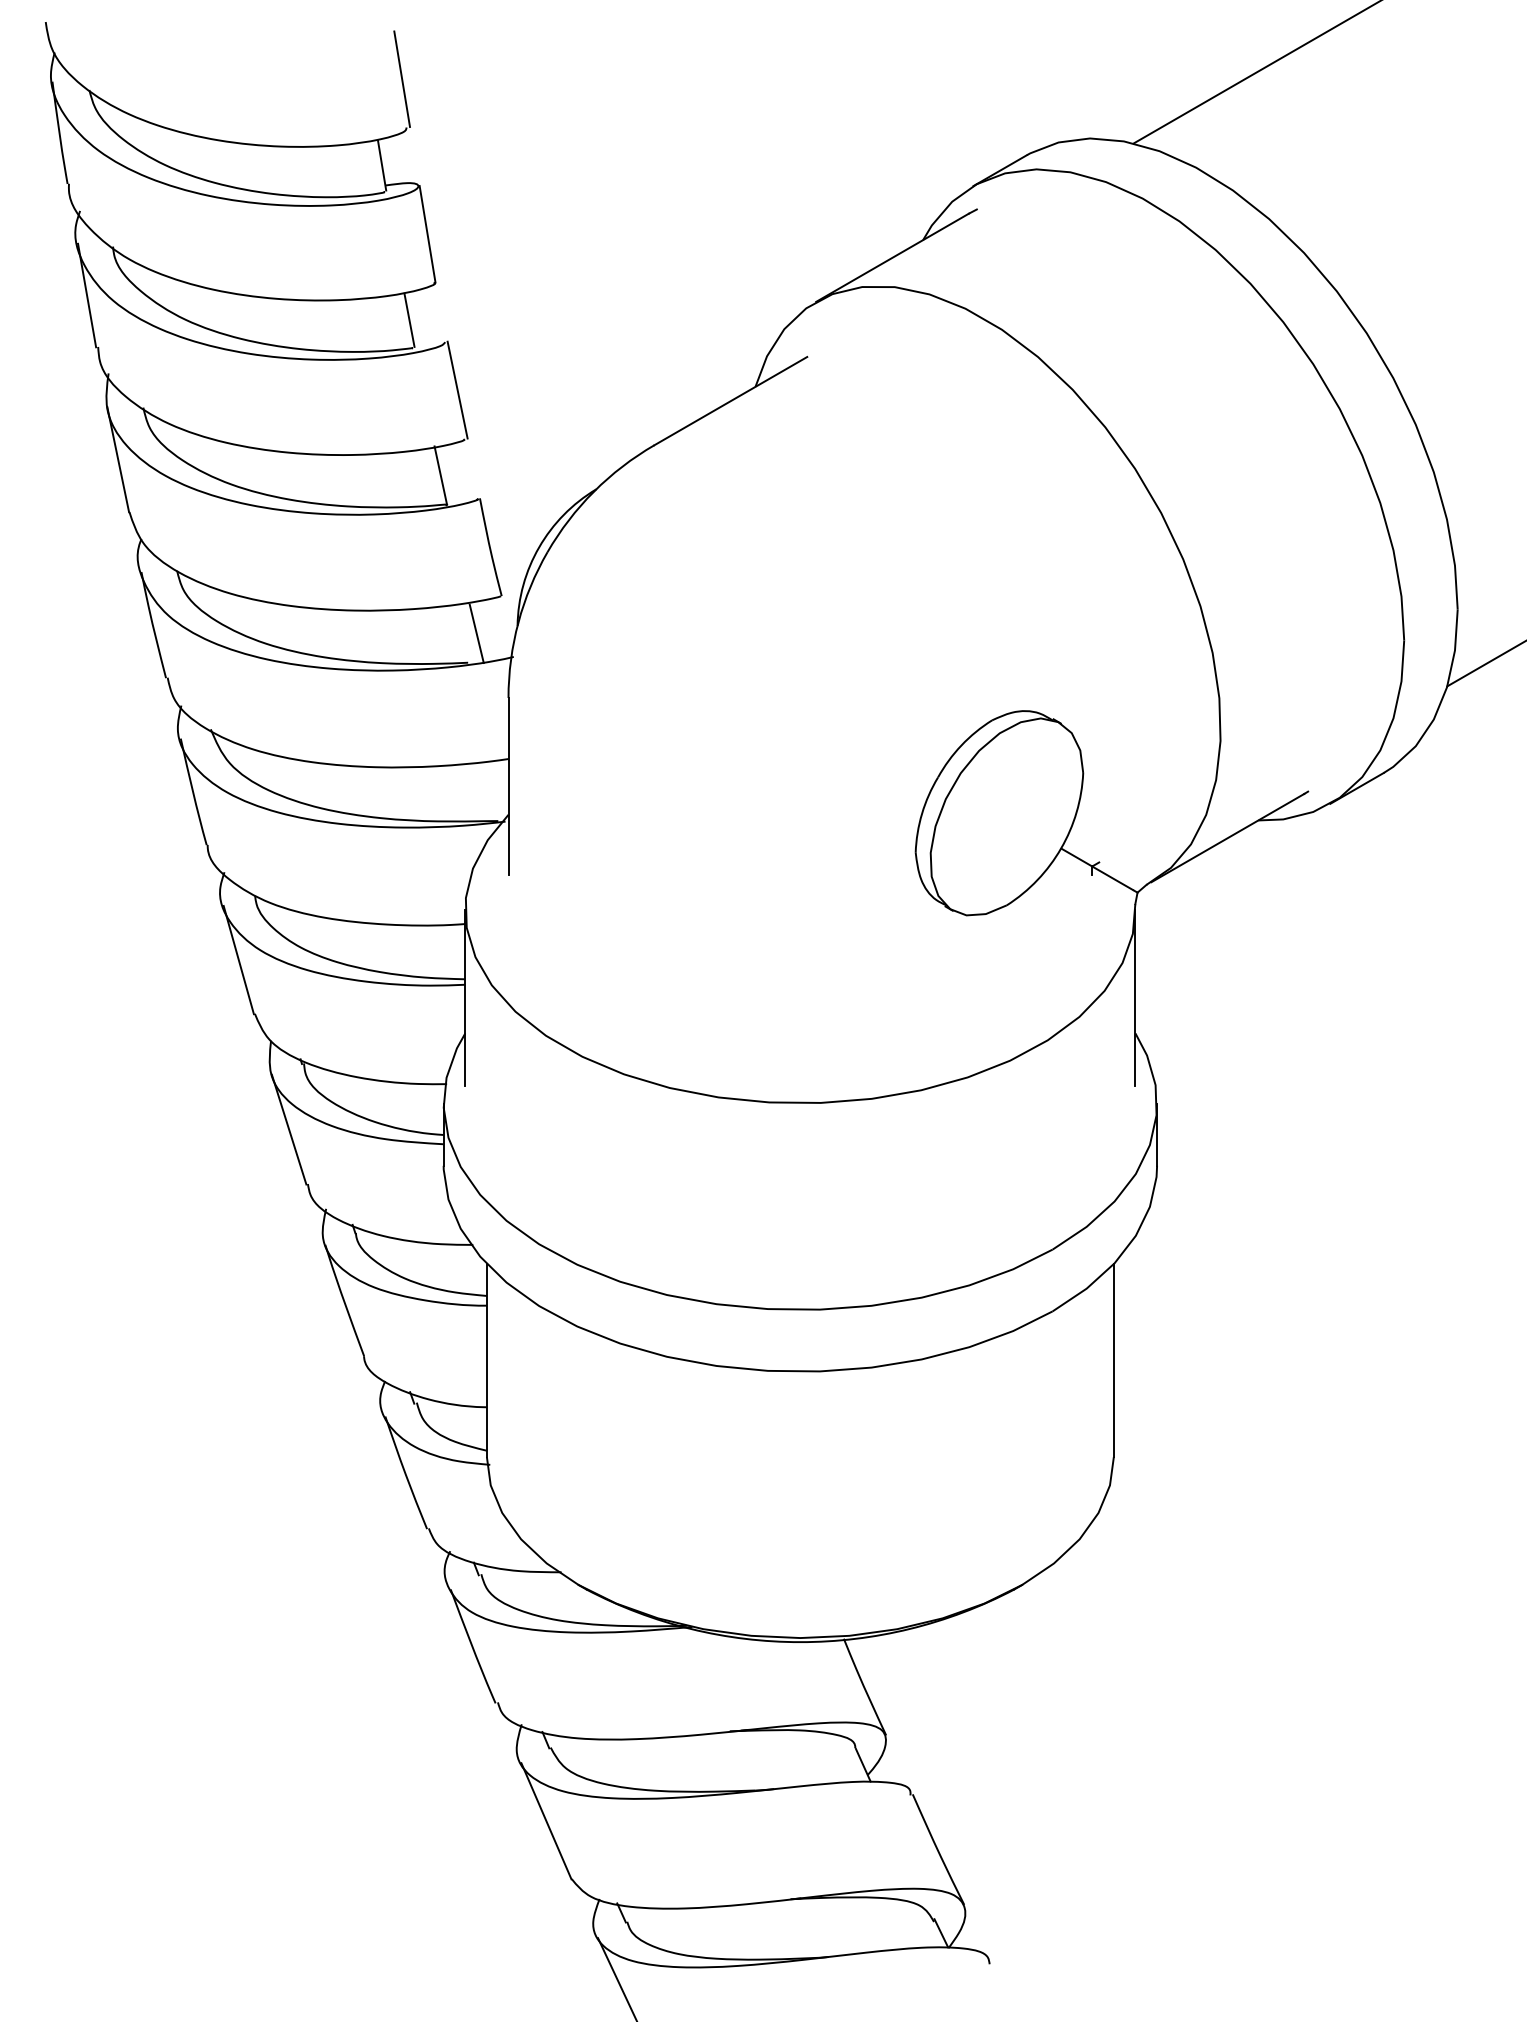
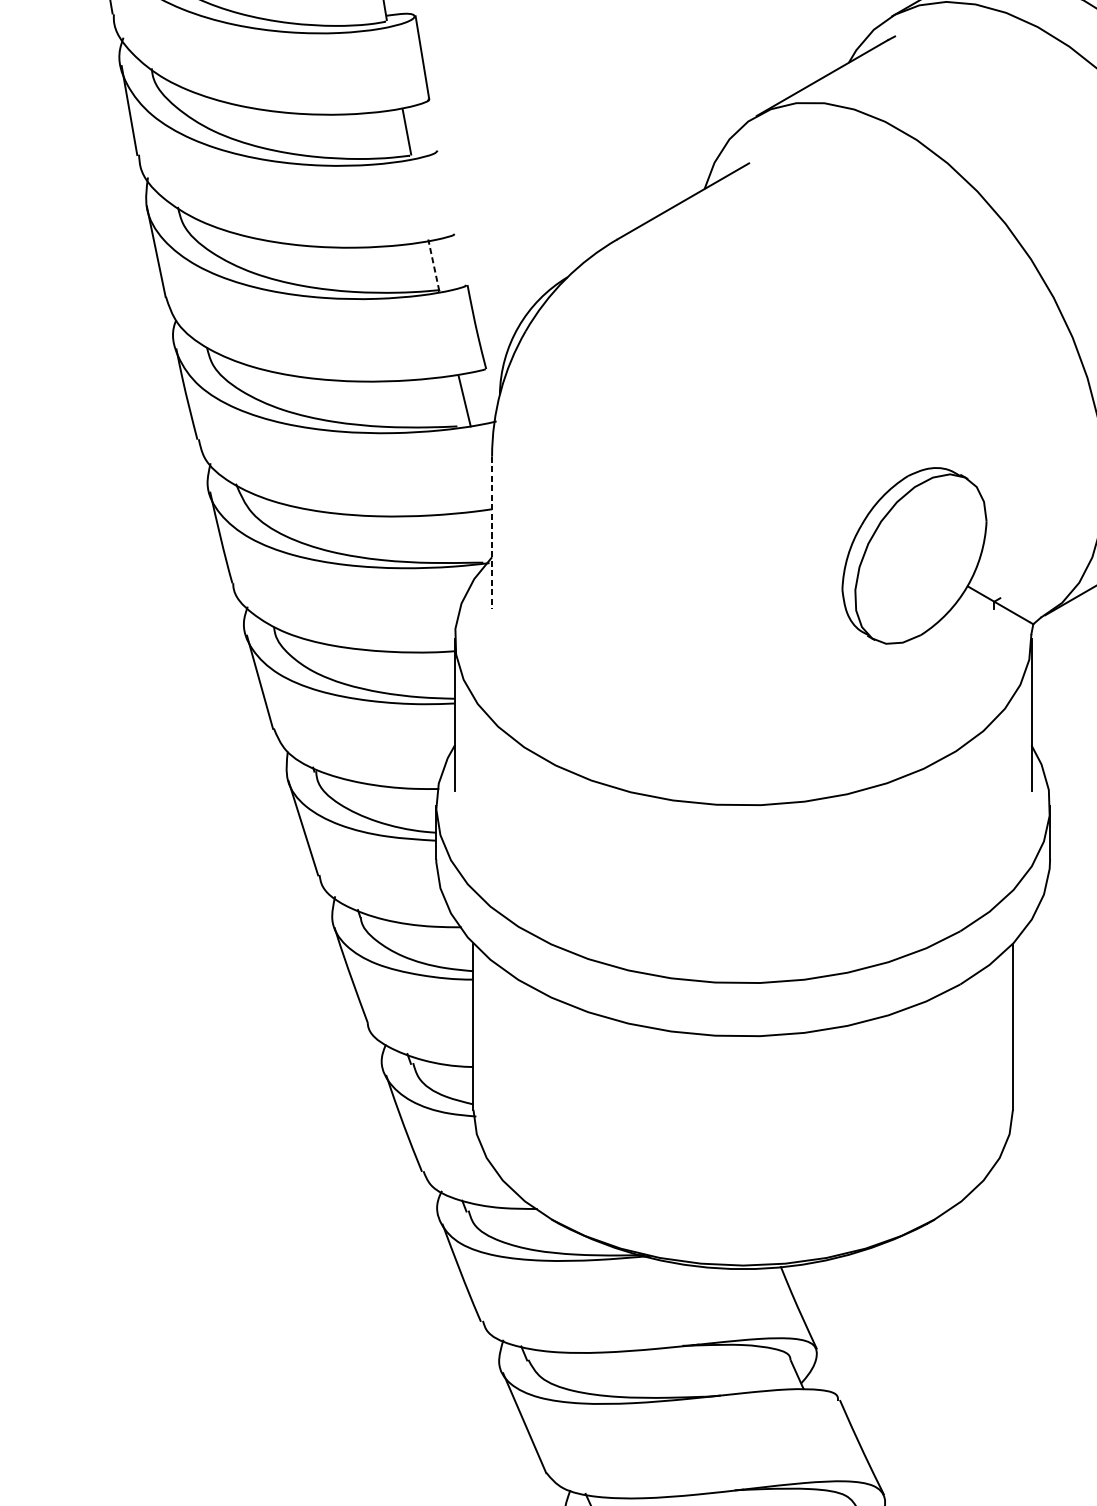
line: (457, 389) -> (448, 191), removed
line: (440, 475) -> (433, 265), solid -> dashed
line: (508, 786) -> (492, 532), solid -> dashed

